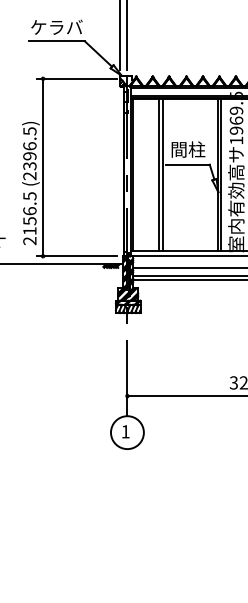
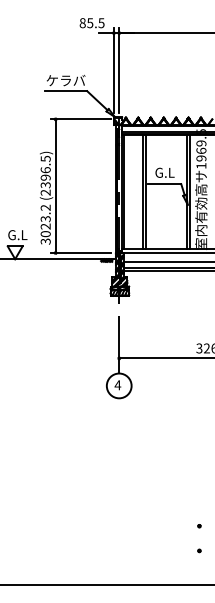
text: (187, 149) -> (164, 172), 間柱 -> G.L
text: (29, 218) -> (45, 224), 2156.5 -> 3023.2
text: (125, 432) -> (117, 385), 1 -> 4

